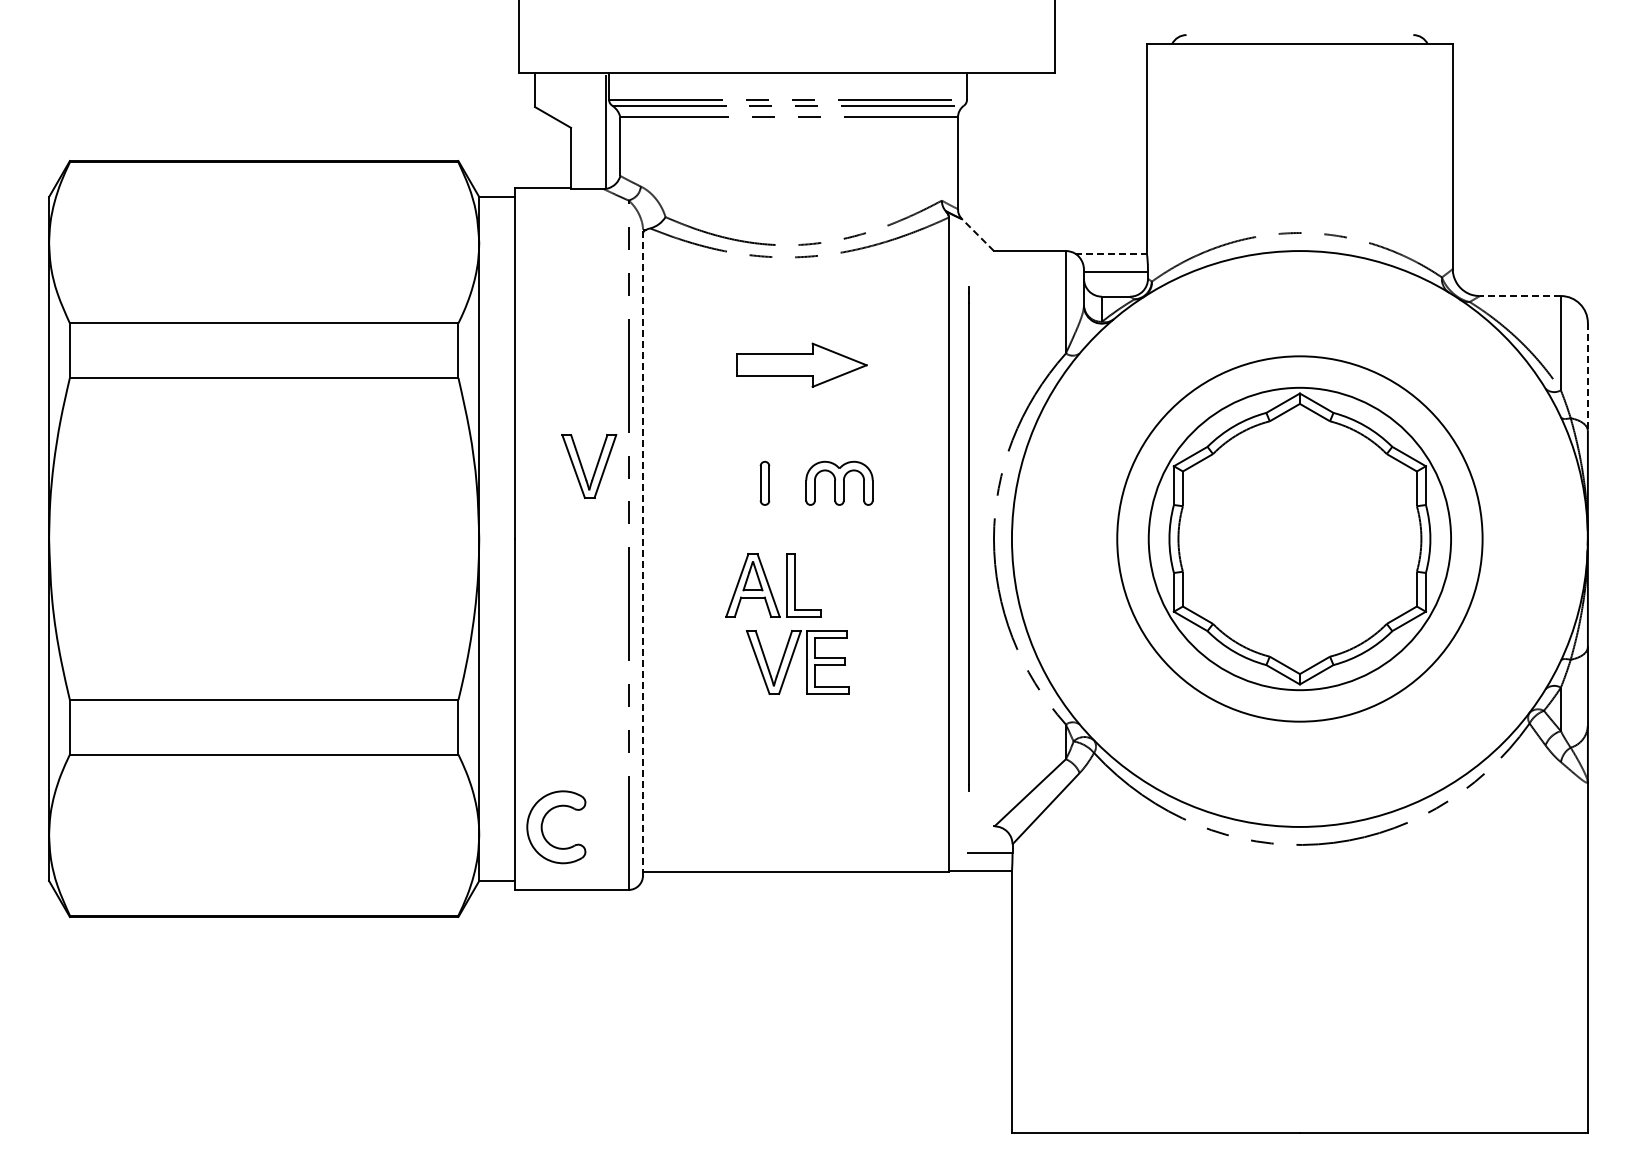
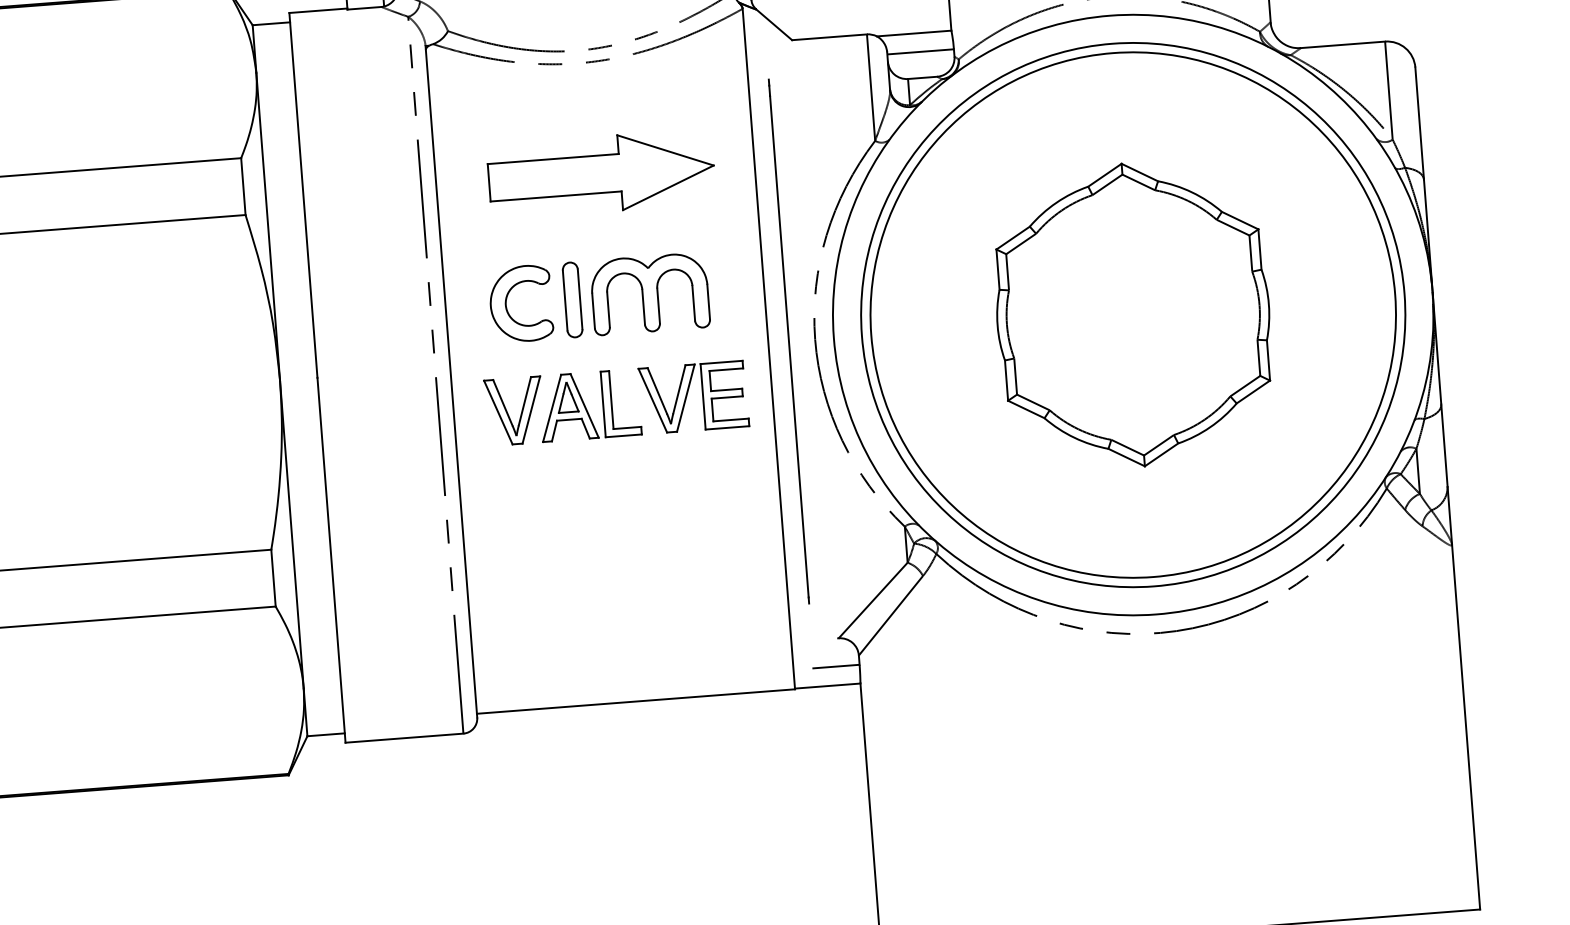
line: (977, 234) -> (773, 24), dashed -> solid
line: (1111, 253) -> (914, 33), dashed -> solid
line: (1520, 296) -> (1343, 45), dashed -> solid
part: (801, 365) -> (601, 174), size x1.67
line: (1587, 376) -> (1419, 123), dashed -> solid
part: (595, 467) -> (521, 411), moved
part: (764, 483) -> (572, 300), size x1.67
part: (839, 483) -> (650, 294), size x1.67
circle: (1299, 538) -> (1132, 314), size x1.43
circle: (1299, 538) -> (1132, 314), size x1.67
line: (643, 552) -> (451, 381), dashed -> solid
part: (791, 661) -> (687, 396), moved
part: (543, 831) -> (508, 309), moved

